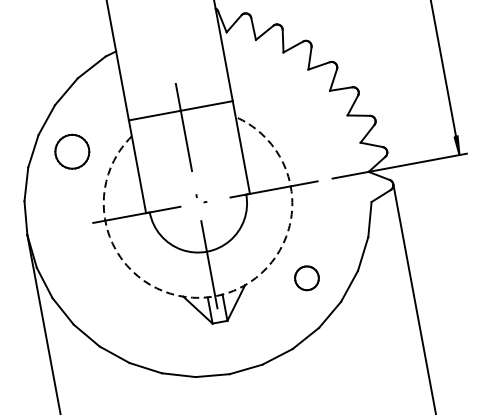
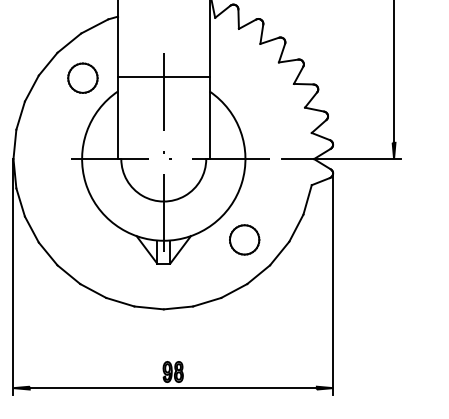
part: (71, 151) -> (82, 77), moved
part: (306, 277) -> (244, 239), size x1.43
arc: (214, 296) -> (163, 240), dashed -> solid

